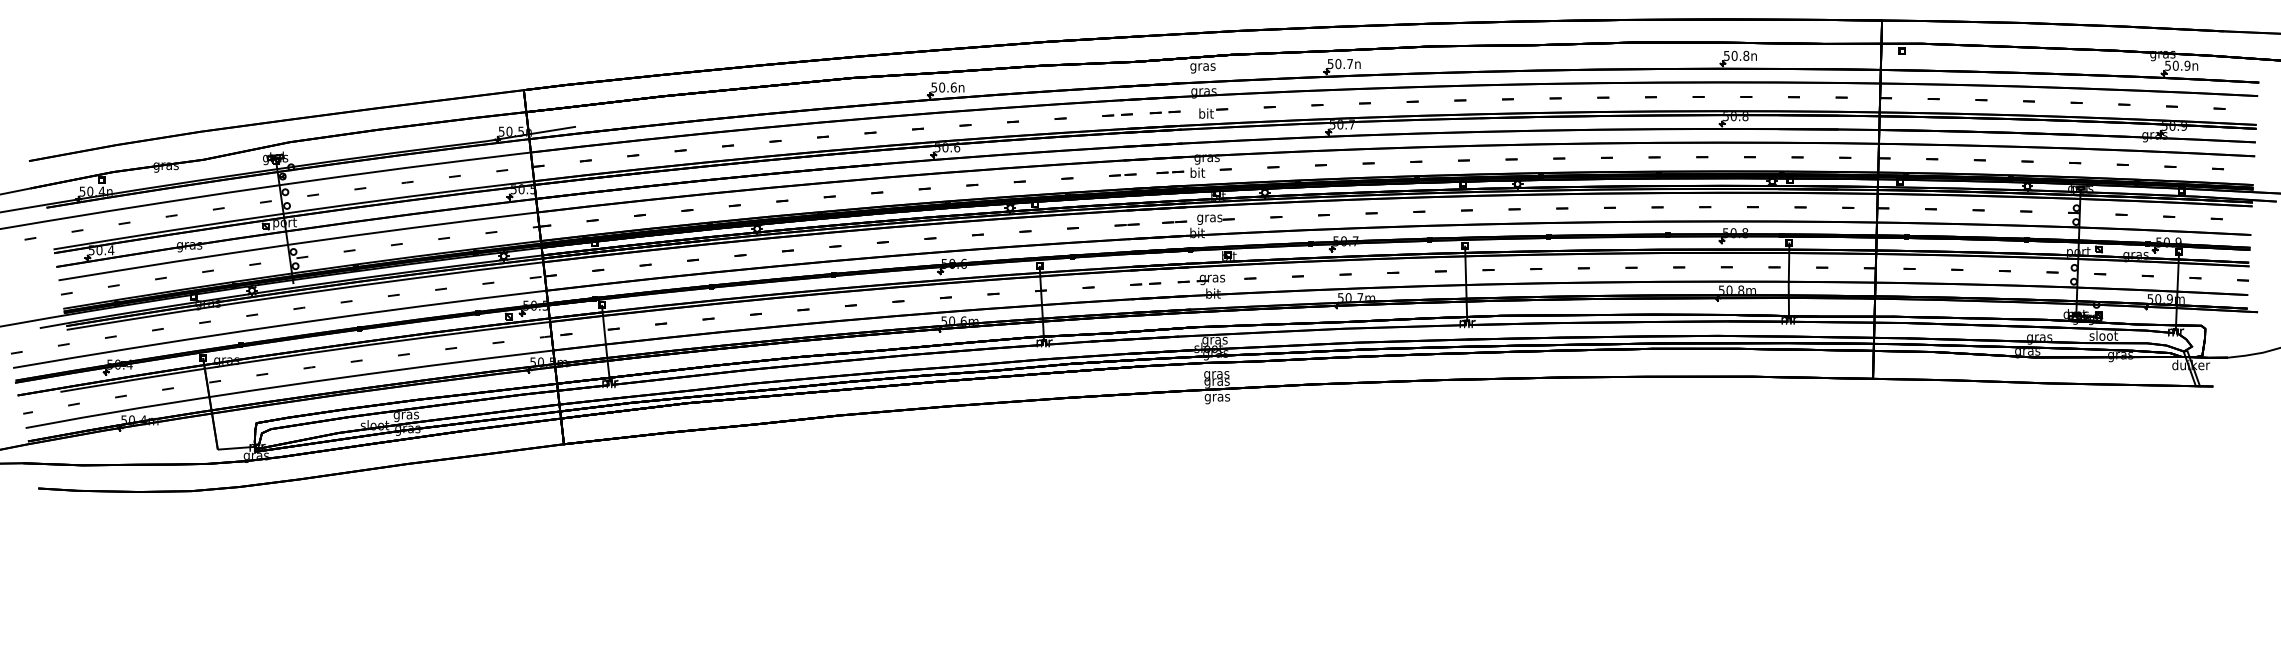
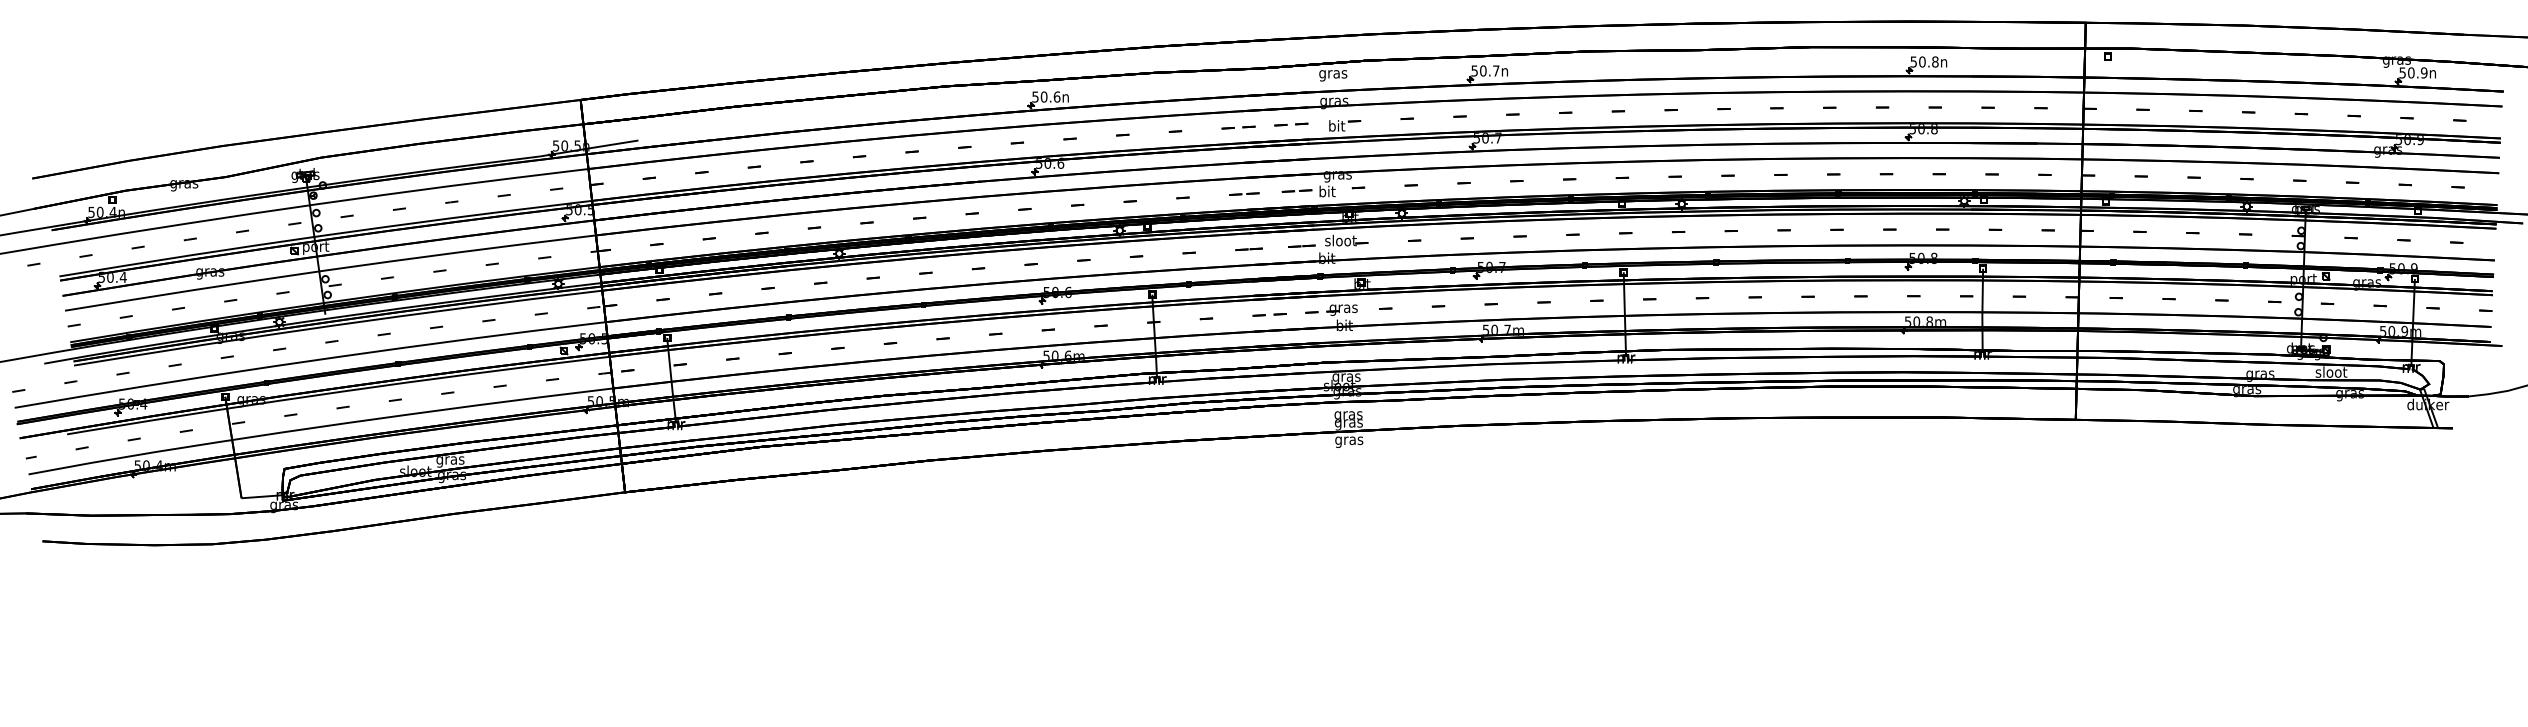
text: (1209, 217) -> (1340, 241), gras -> sloot

